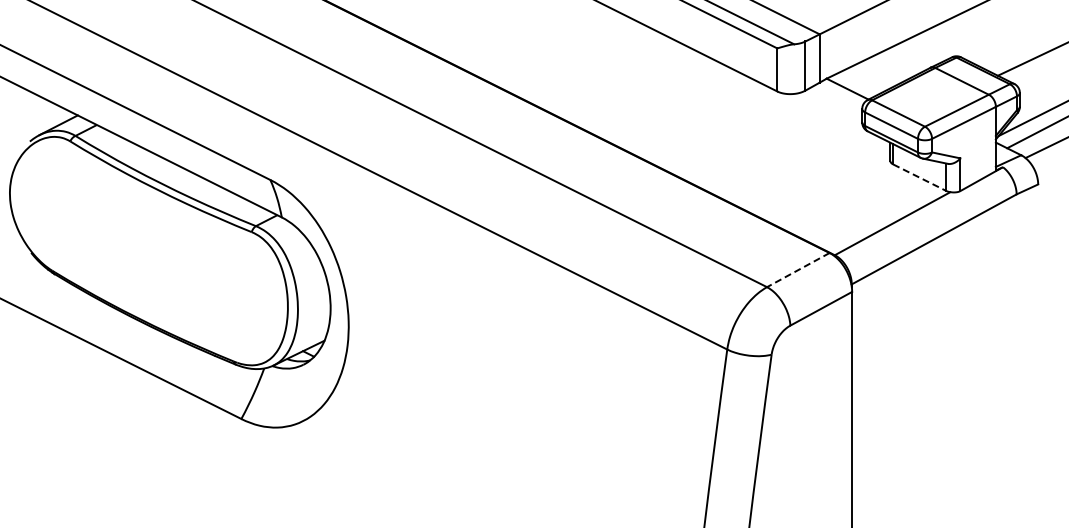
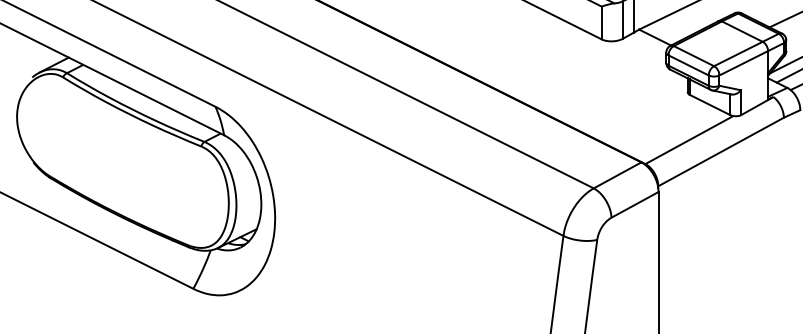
line: (919, 177) -> (709, 104), dashed -> solid
line: (798, 270) -> (617, 175), dashed -> solid

